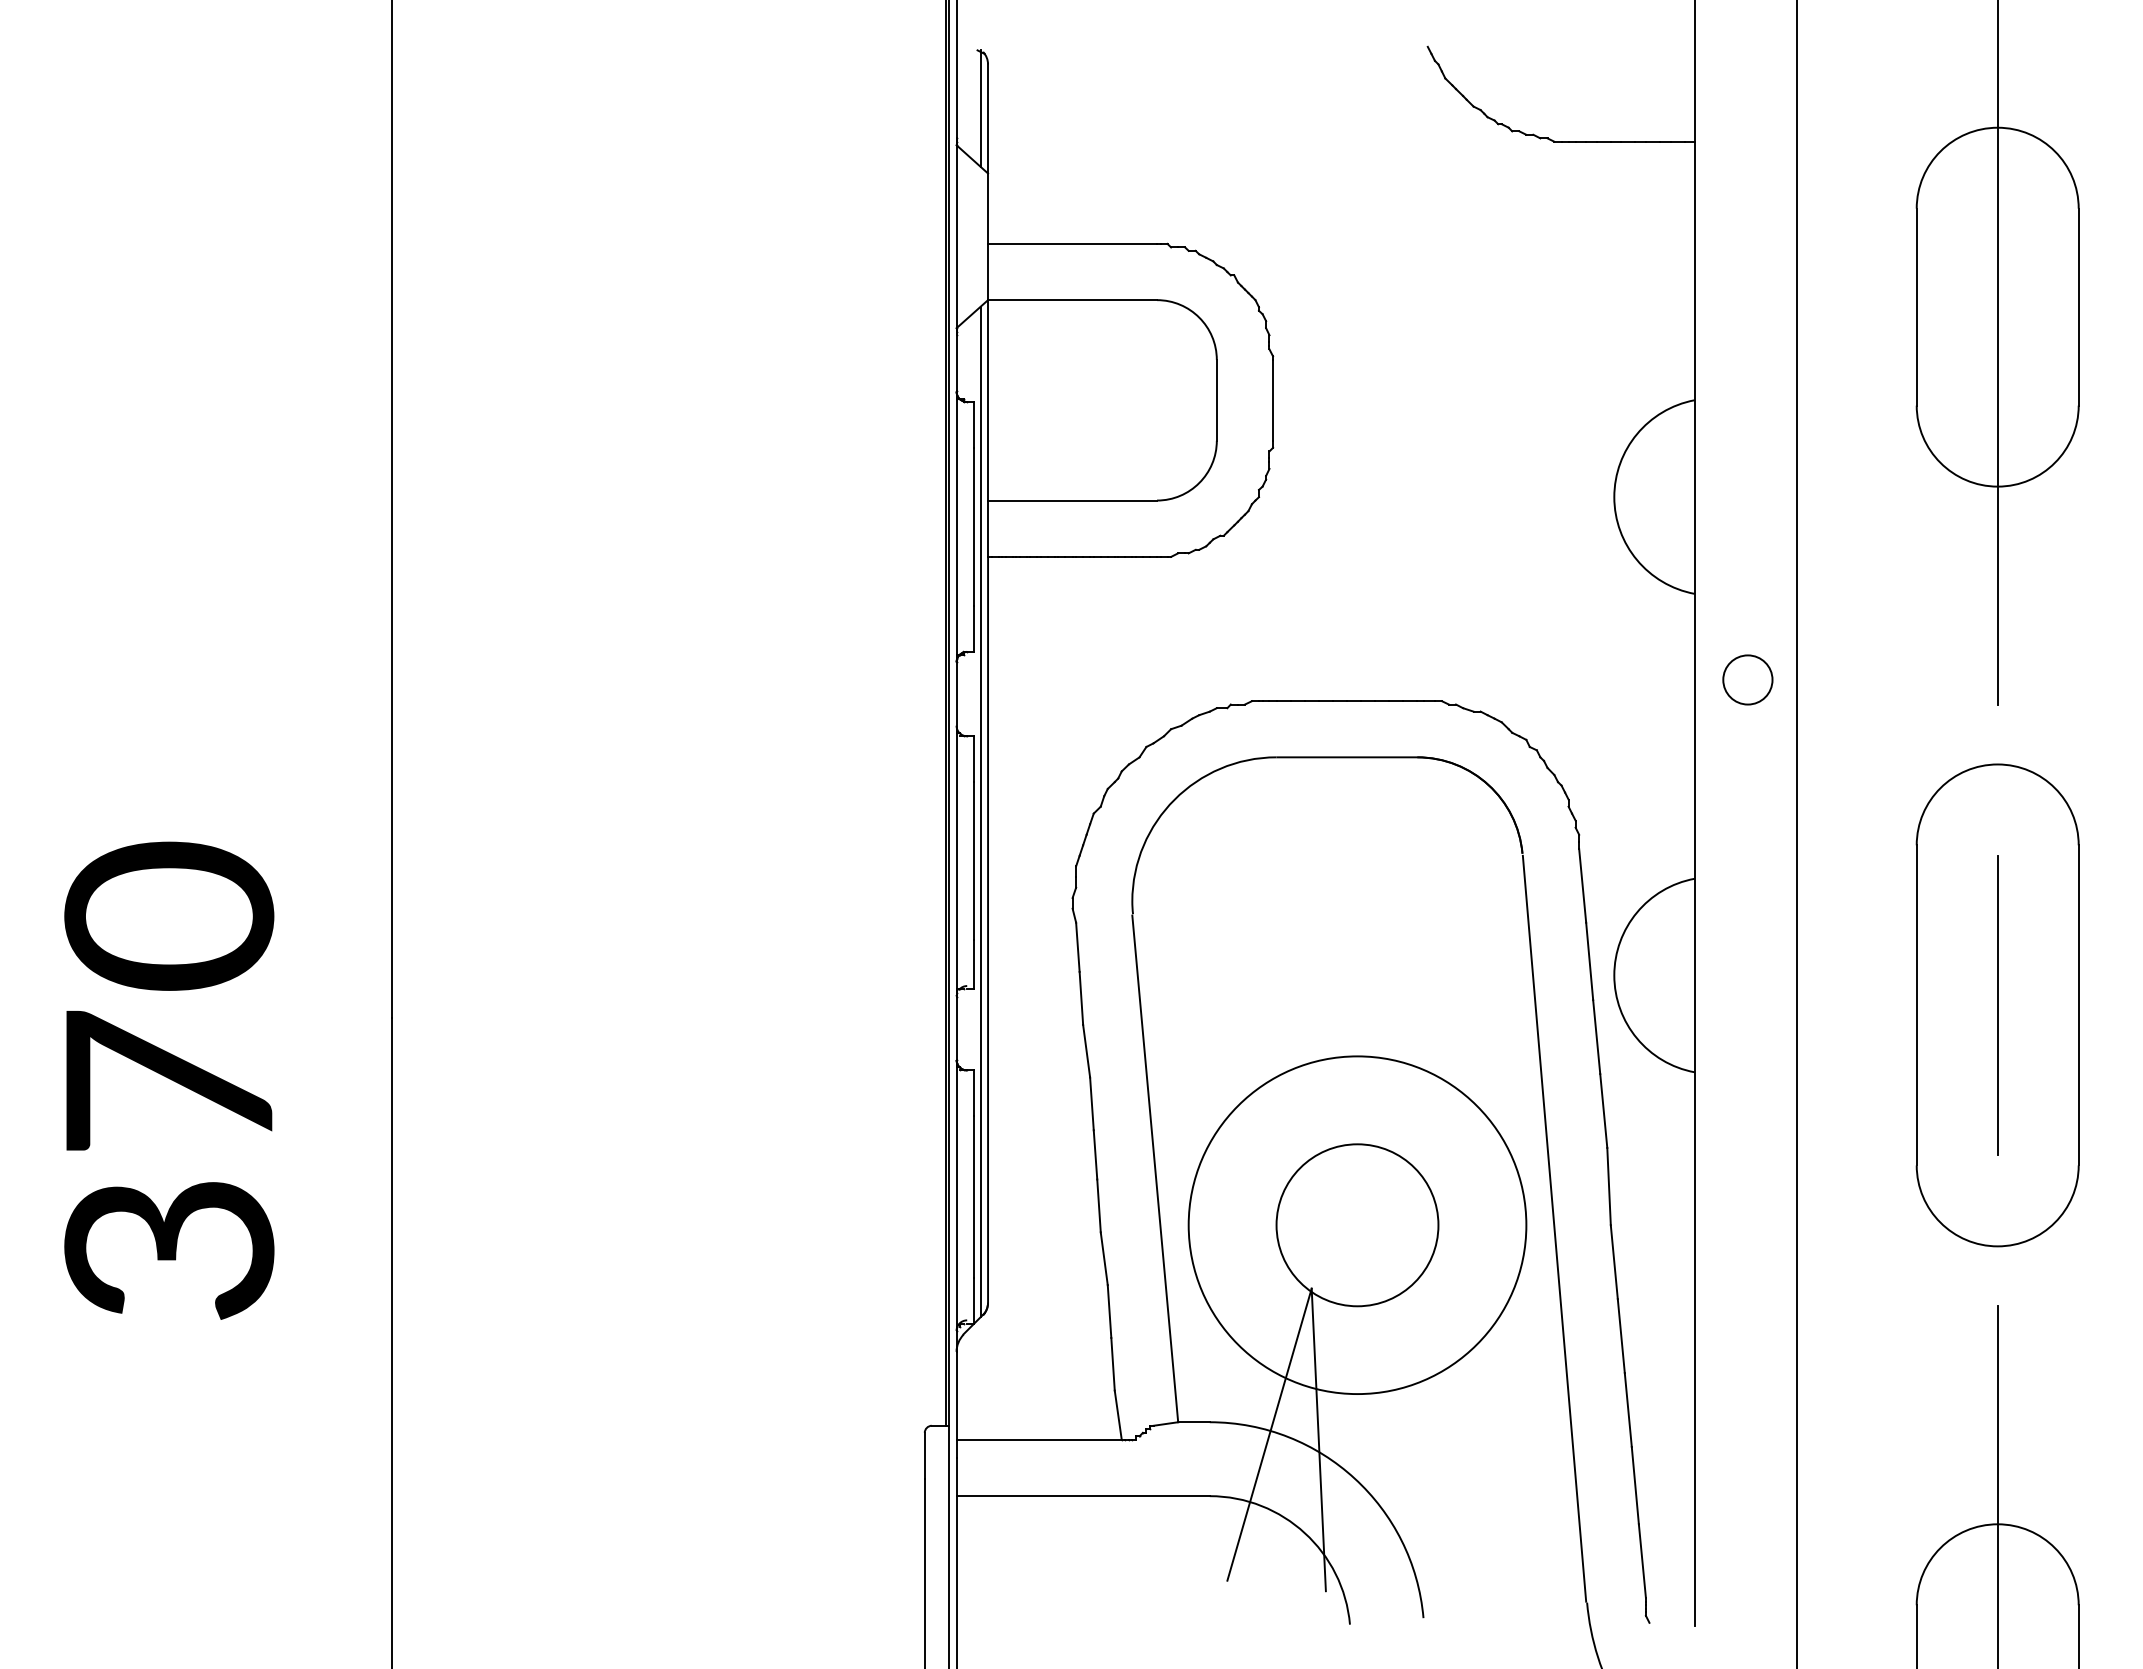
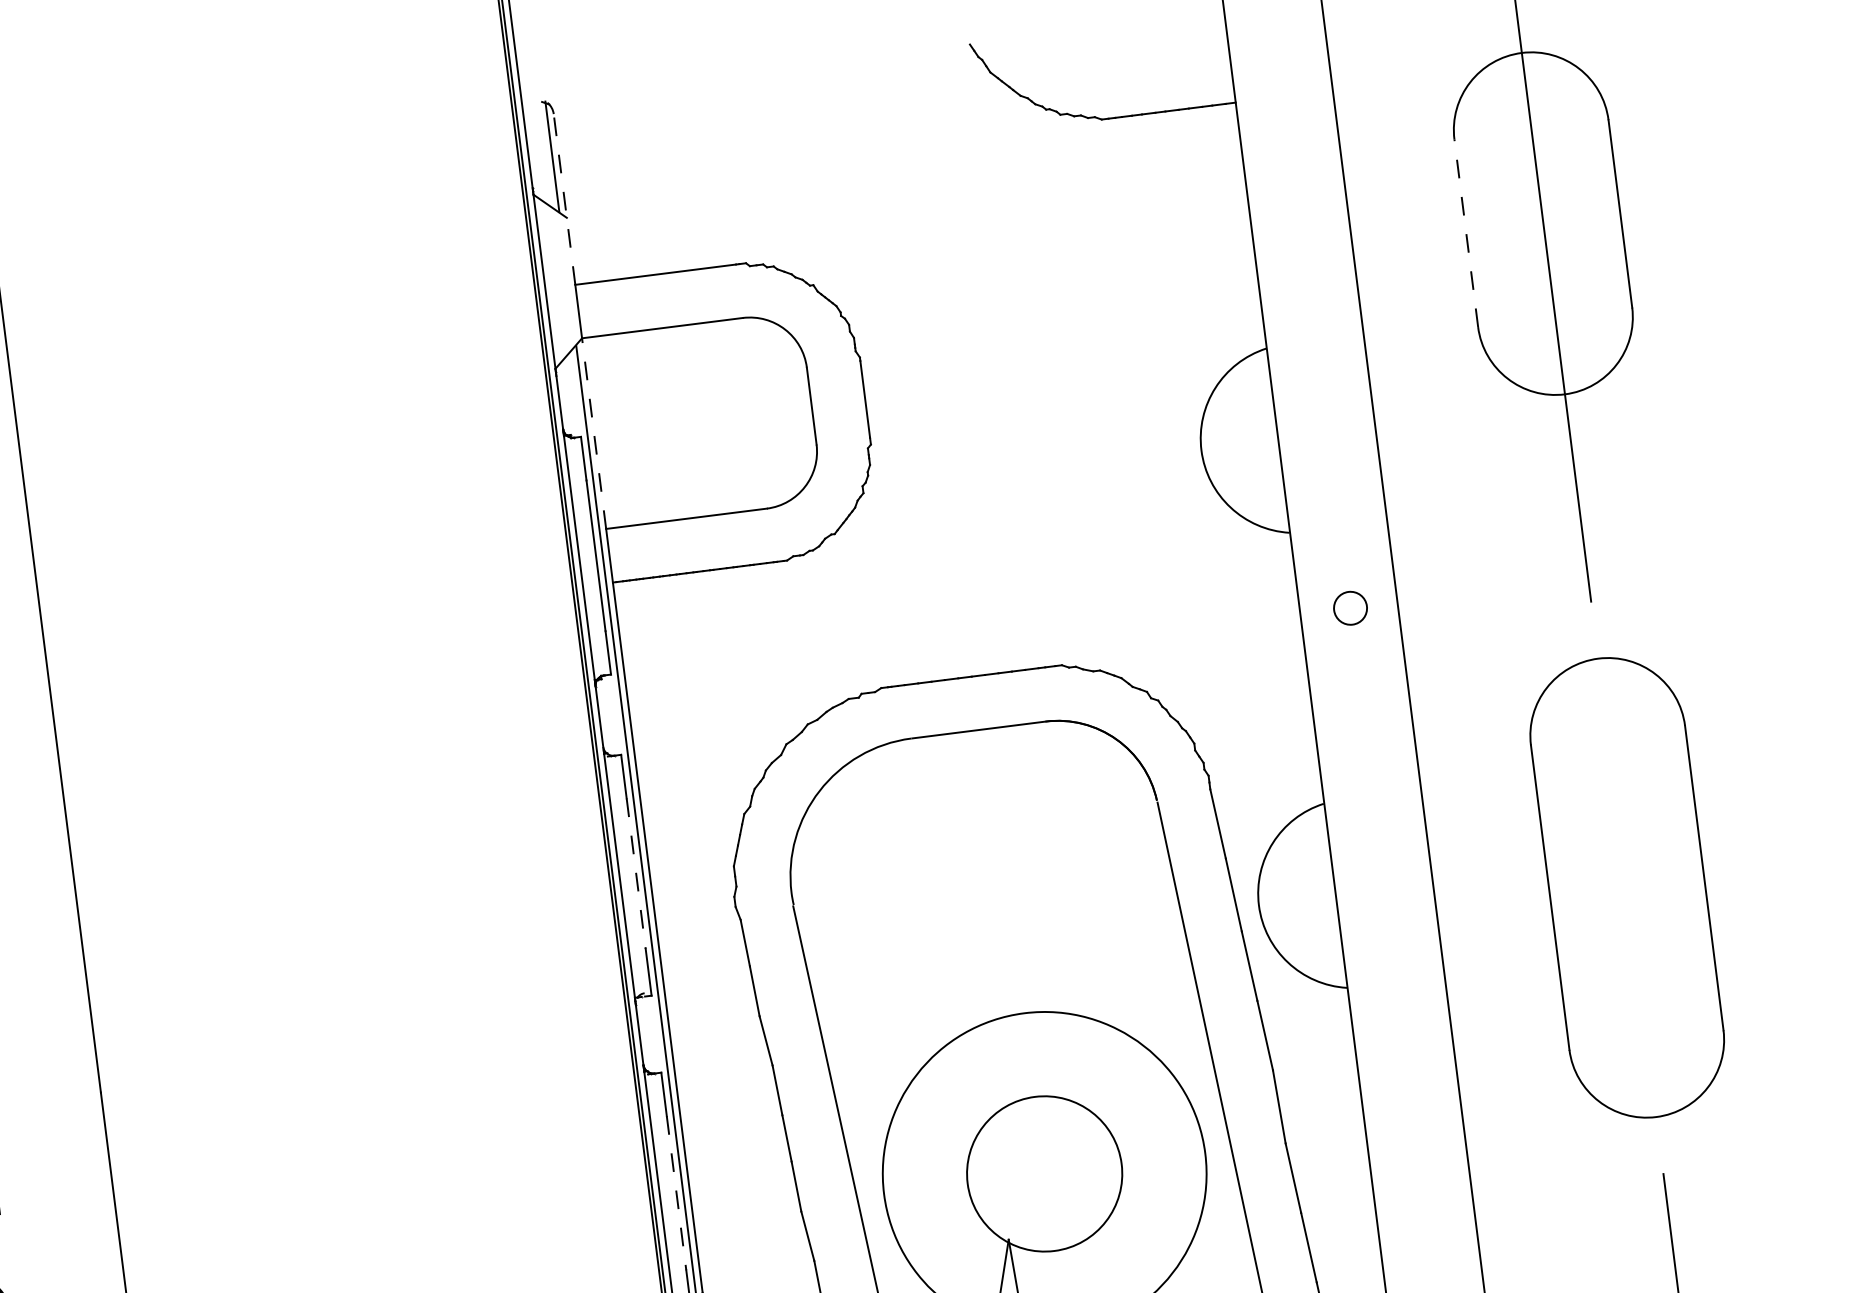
line: (988, 154) -> (564, 199), solid -> dashed
line: (1916, 306) -> (1466, 232), solid -> dashed
line: (988, 399) -> (594, 432), solid -> dashed
part: (1747, 679) -> (1350, 607), size x0.7
line: (974, 861) -> (636, 873), solid -> dashed
line: (1997, 1004) -> (1626, 887), removed
line: (974, 1197) -> (677, 1193), solid -> dashed

